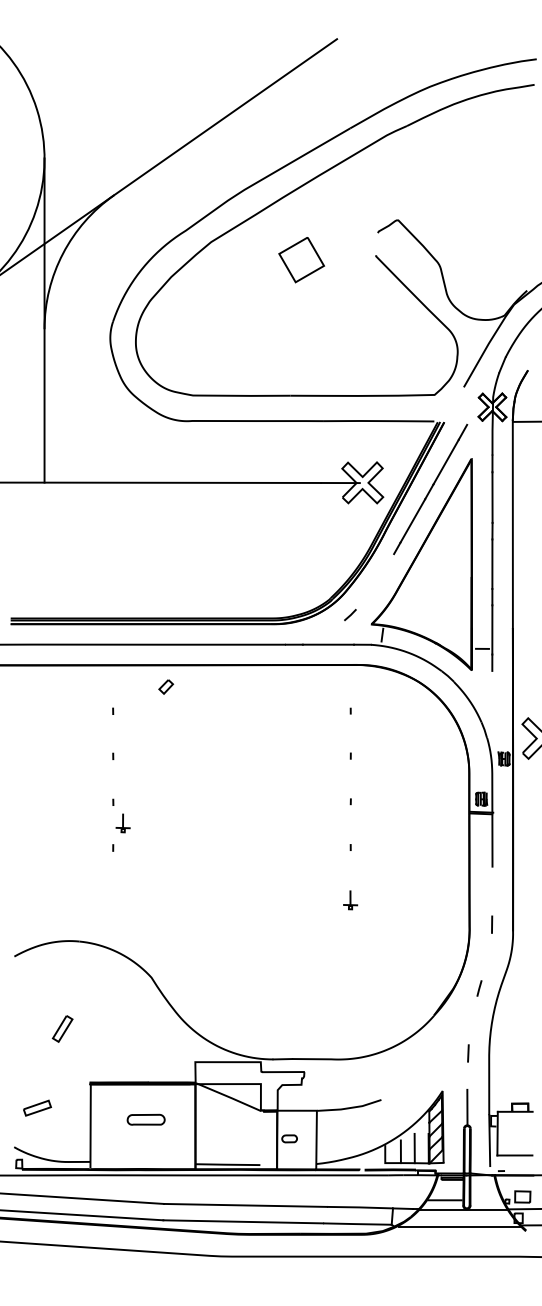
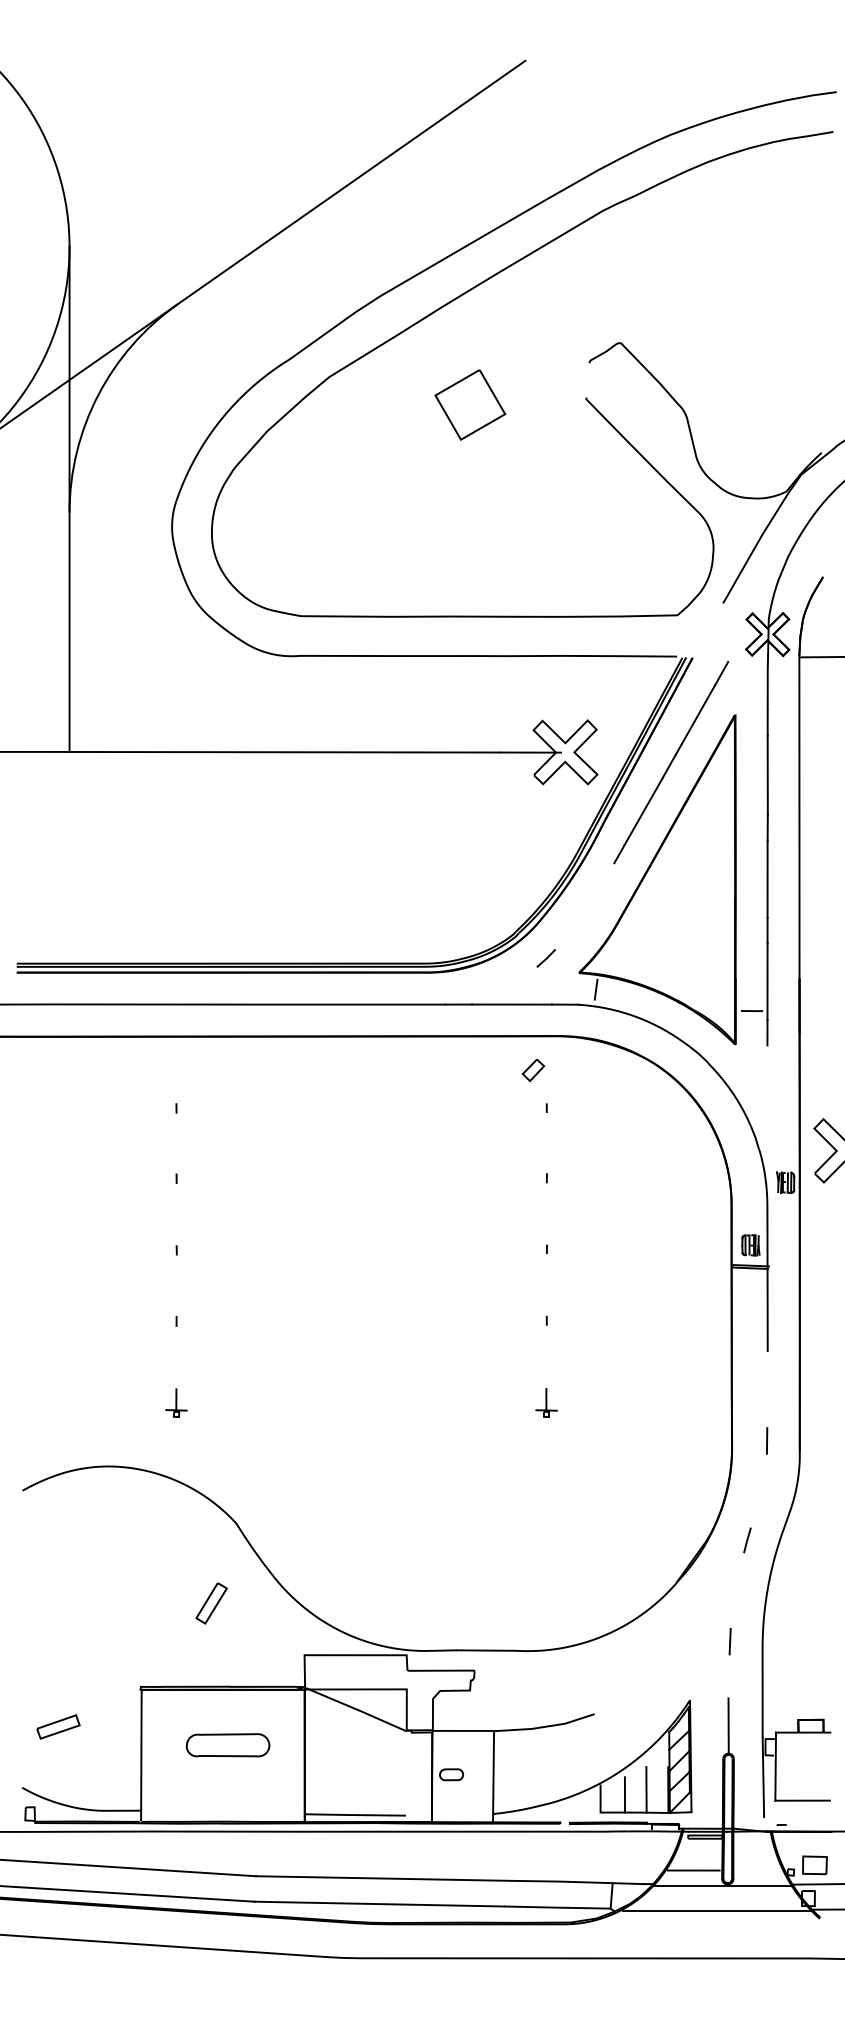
part: (166, 686) -> (533, 1069), moved
part: (122, 823) -> (175, 1403), moved
part: (62, 1028) -> (211, 1602), moved
part: (145, 1119) -> (226, 1744), size x1.43

